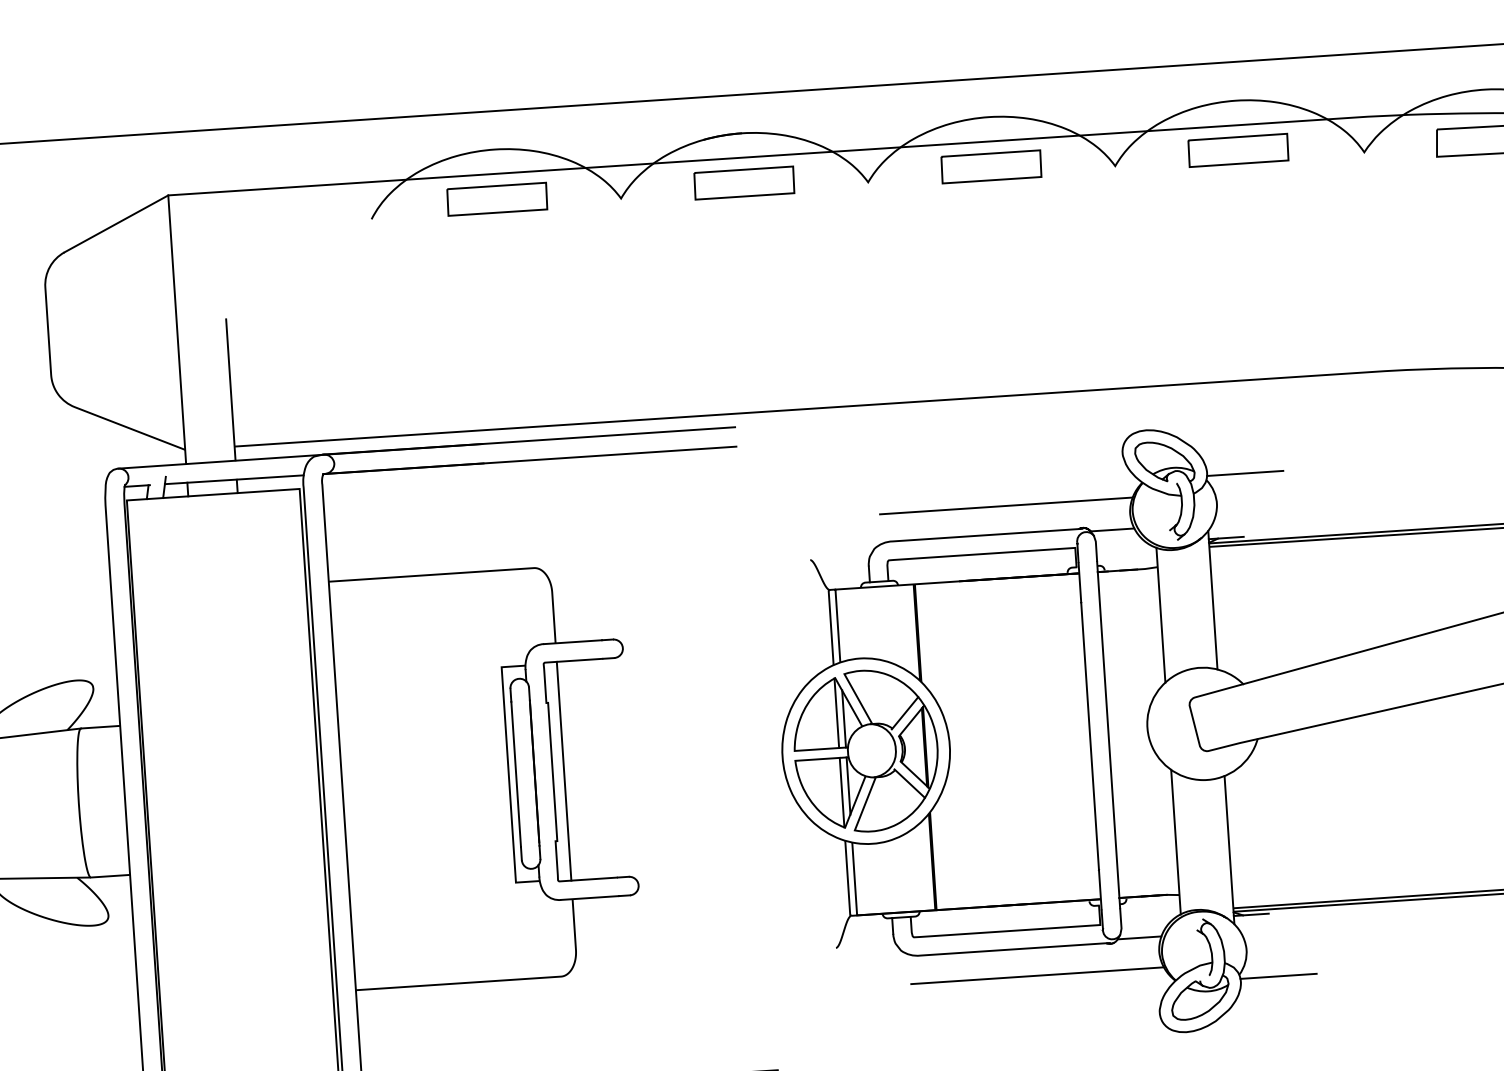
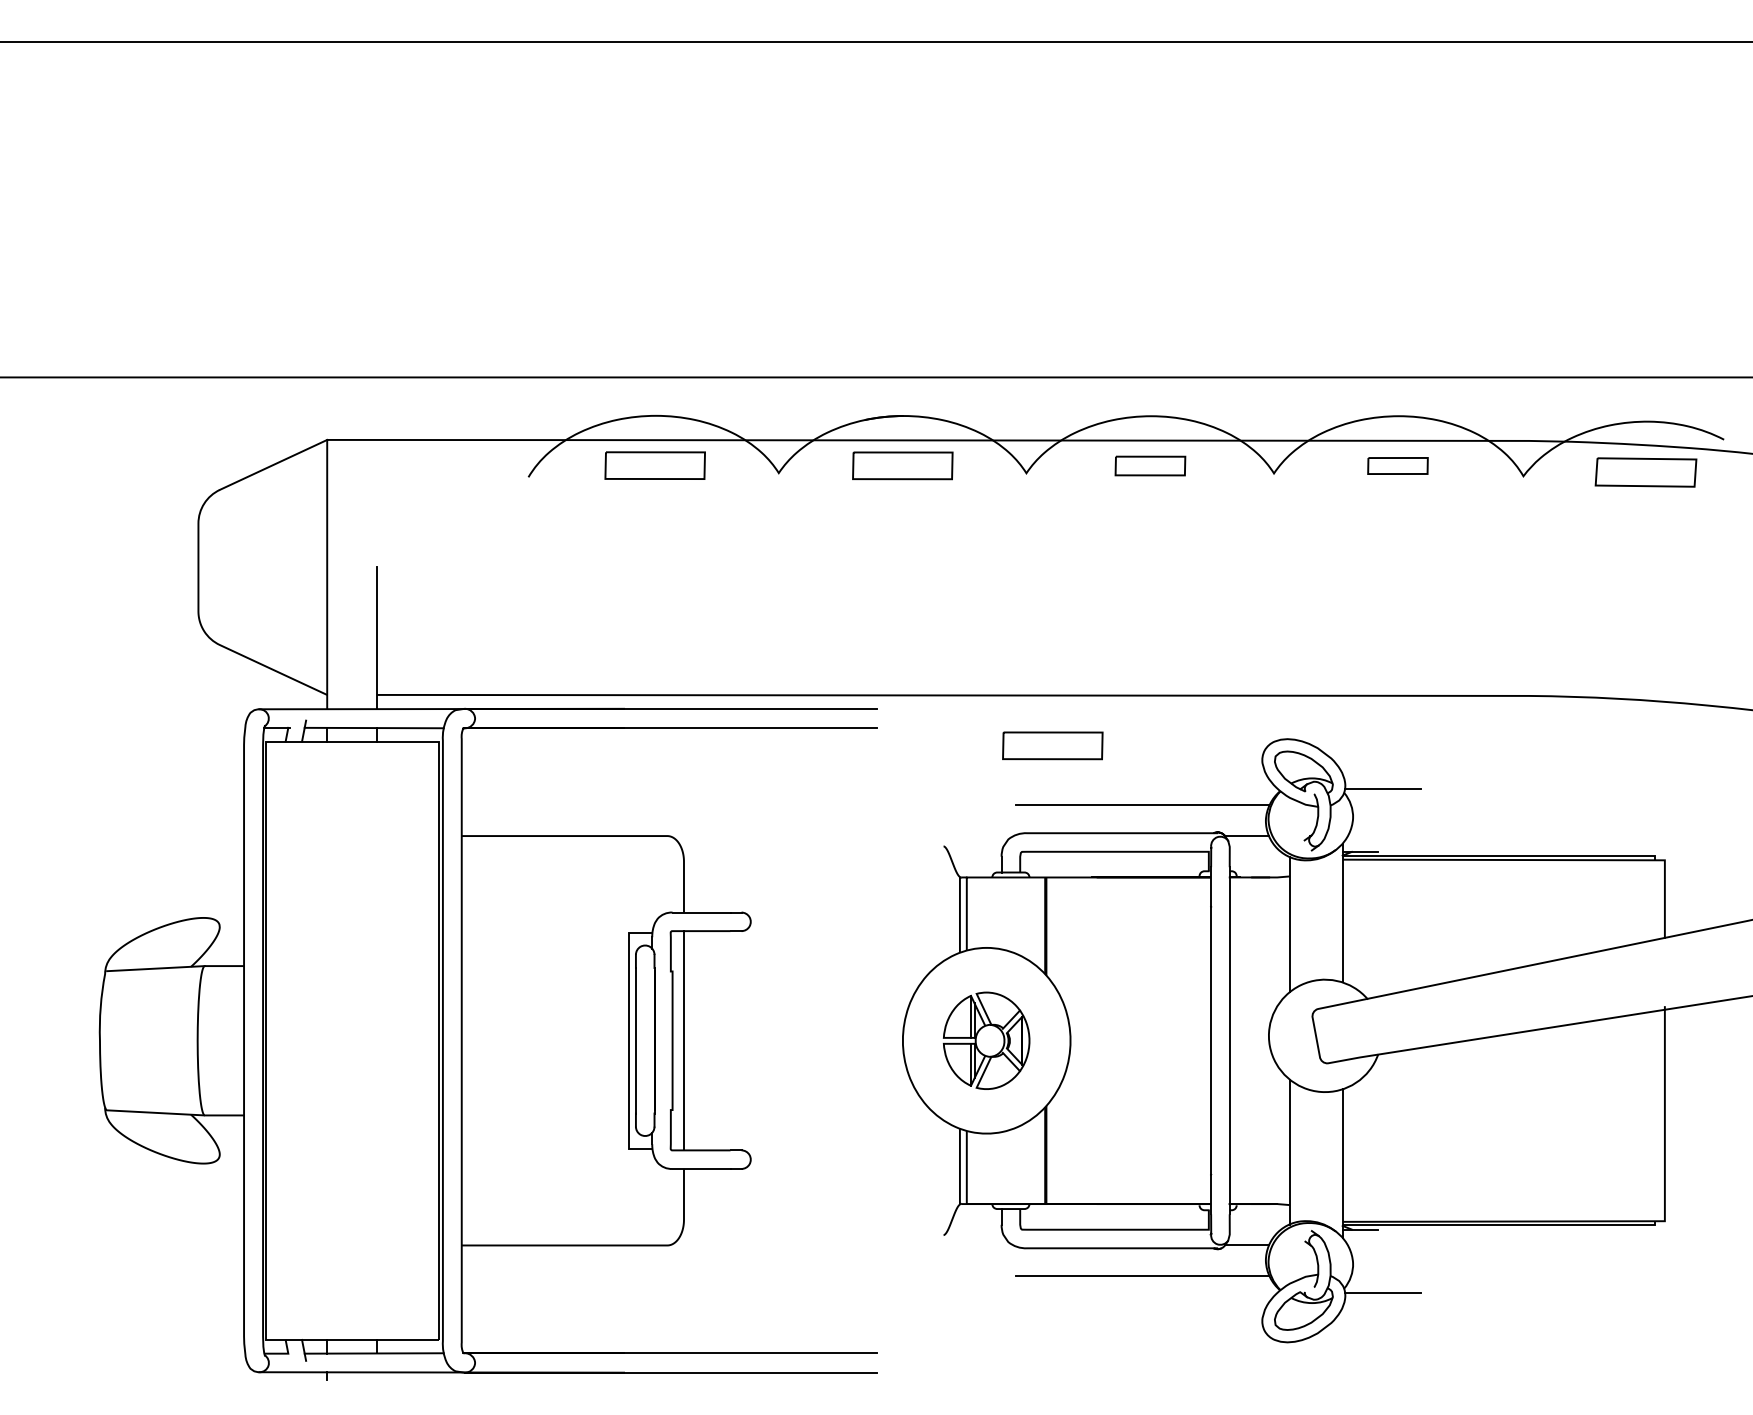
part: (1237, 149) -> (1397, 465), size x0.6
part: (991, 166) -> (1150, 465), size x0.7
part: (912, 452) -> (1052, 745), added
part: (865, 750) -> (986, 1040), size x0.6

